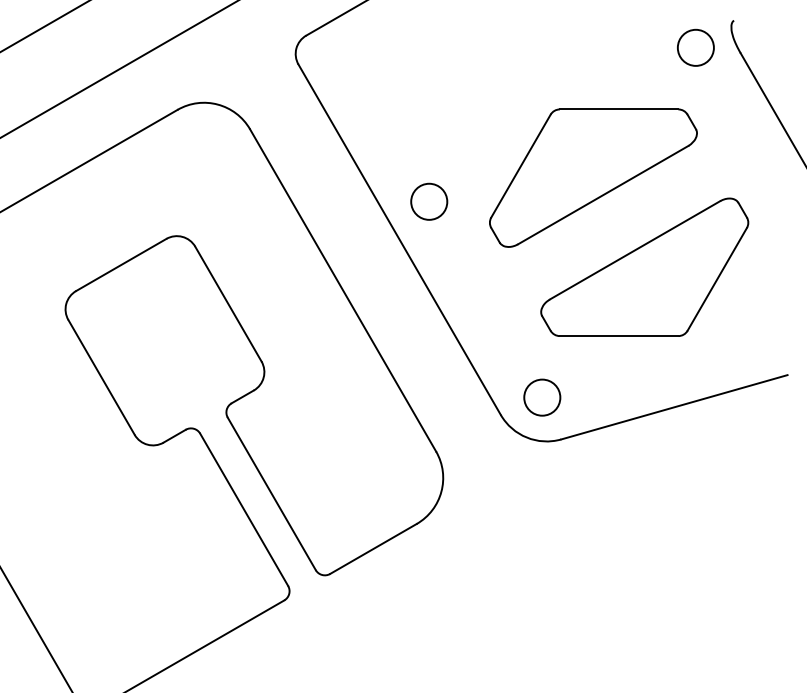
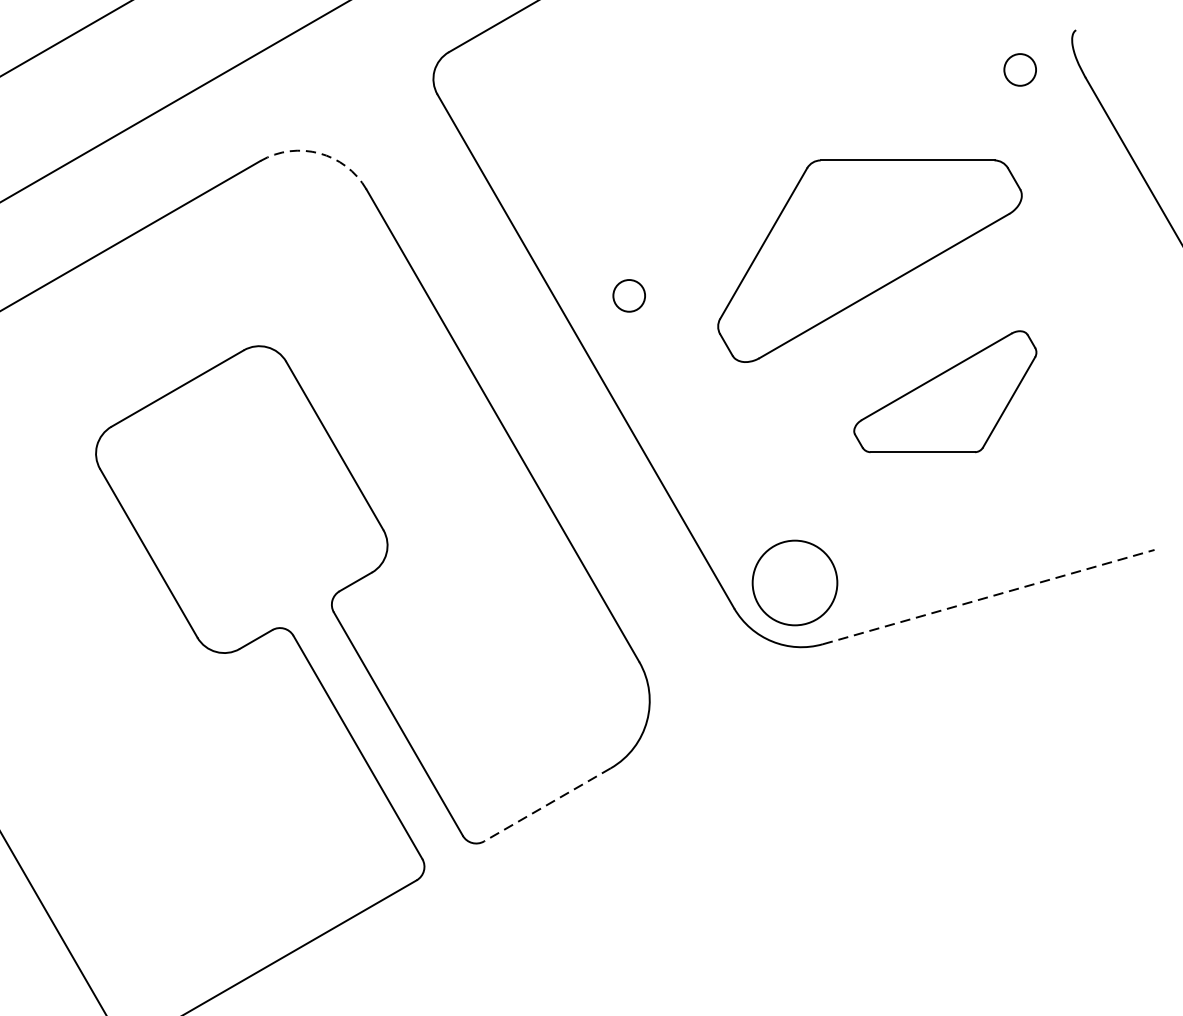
circle: (695, 47) -> (1019, 69), size x0.6
arc: (217, 104) -> (318, 153), solid -> dashed
circle: (429, 201) -> (629, 295), size x0.6
part: (644, 266) -> (944, 390), size x0.6
circle: (542, 397) -> (795, 582), size x1.6
line: (674, 407) -> (988, 597), solid -> dashed
line: (373, 548) -> (547, 804), solid -> dashed

